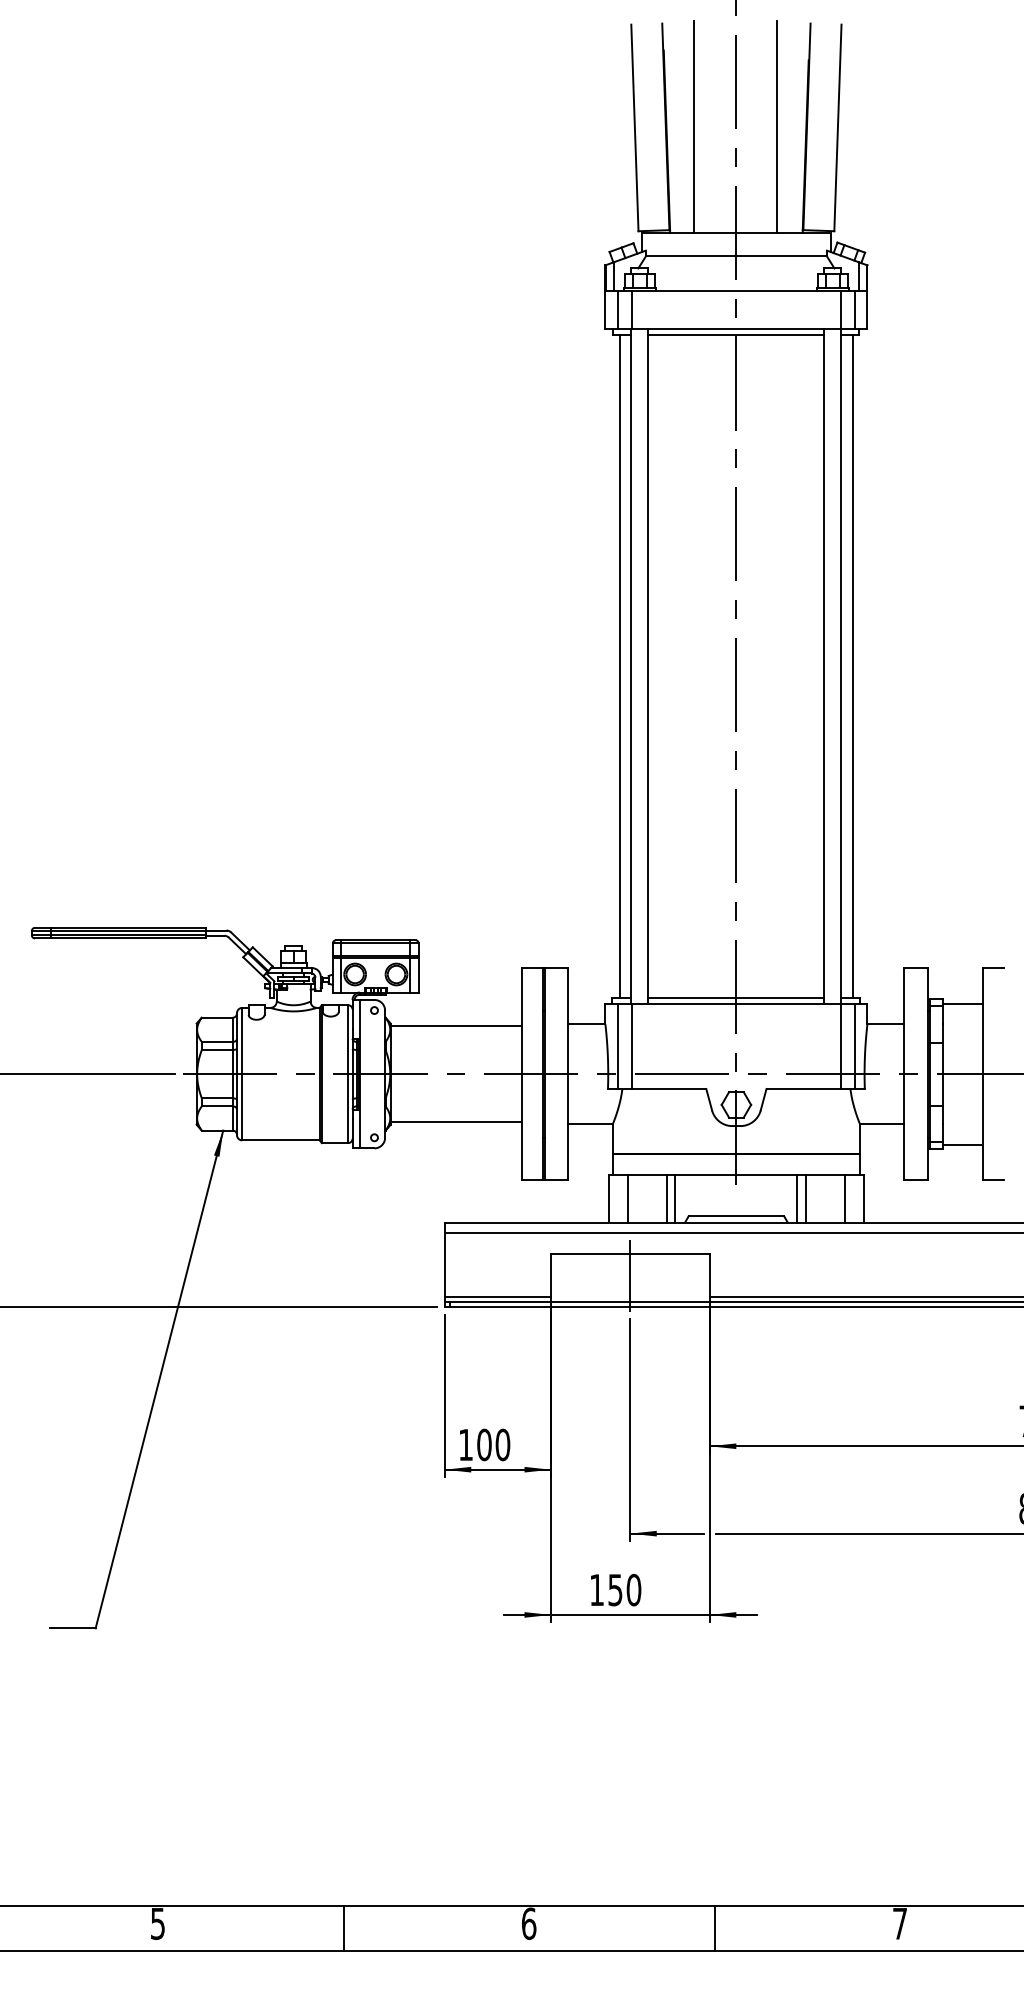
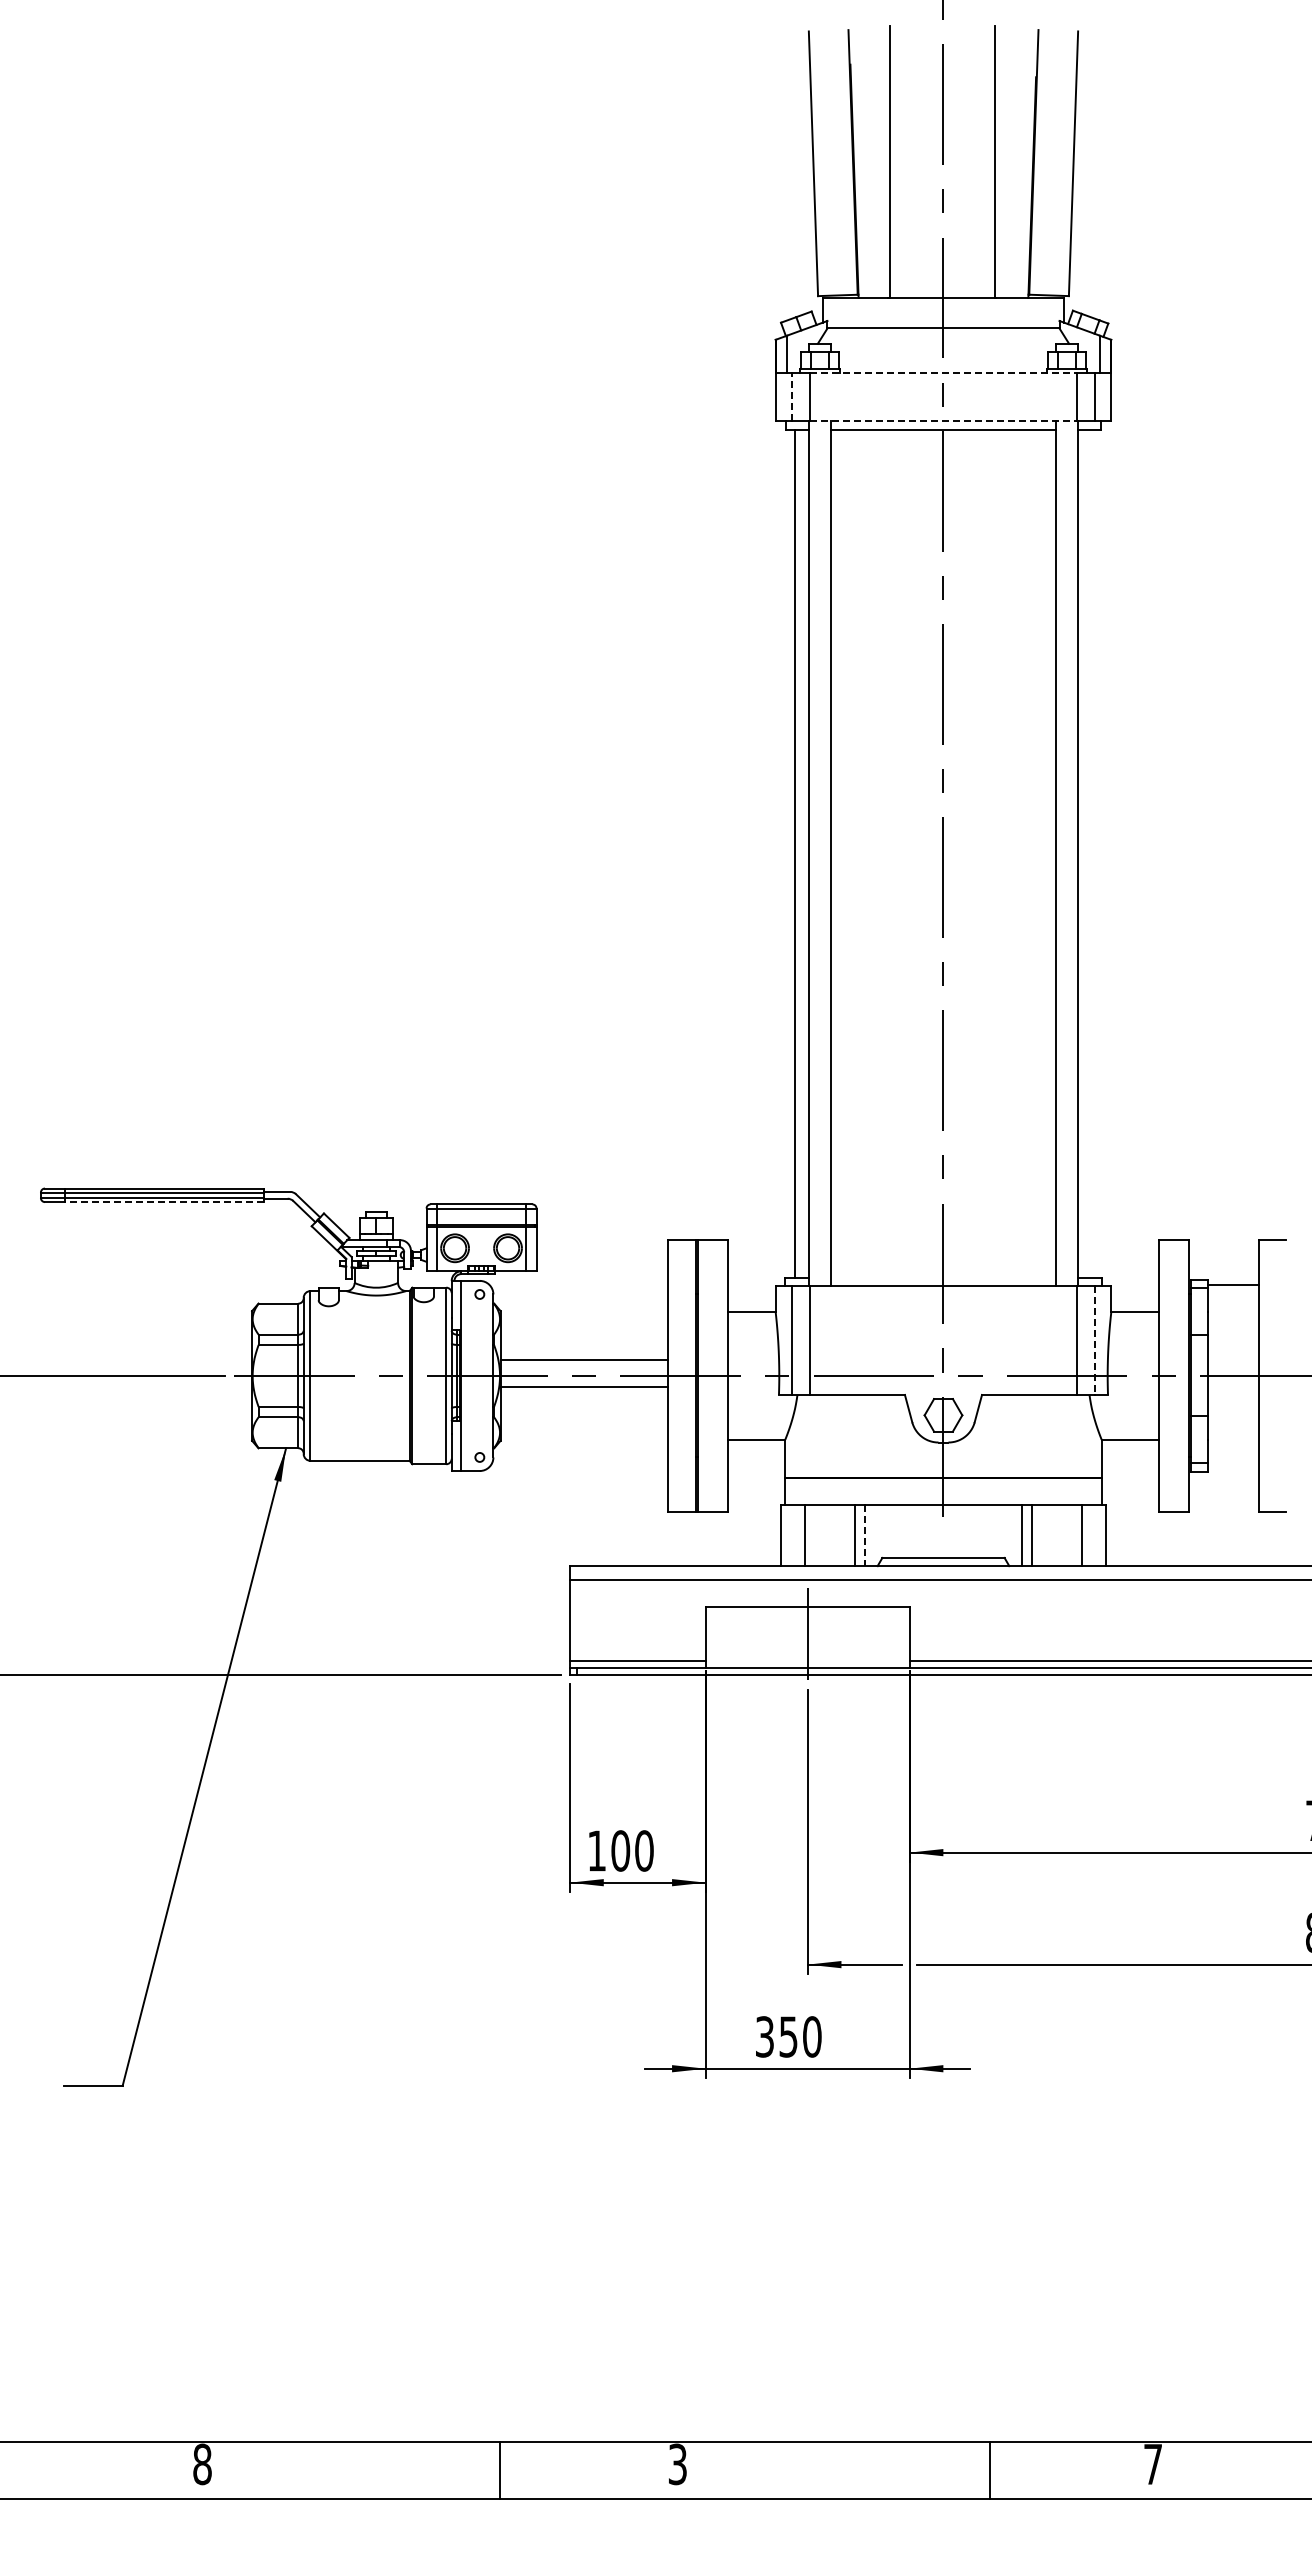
line: (736, 291) -> (943, 373), solid -> dashed
line: (617, 310) -> (791, 397), solid -> dashed
line: (736, 328) -> (943, 420), solid -> dashed
line: (852, 666) -> (1092, 853), removed
line: (127, 938) -> (163, 1202), solid -> dashed
line: (736, 998) -> (943, 1278), removed
line: (456, 1026) -> (584, 1359), moved
line: (855, 1047) -> (1095, 1341), solid -> dashed
line: (456, 1122) -> (584, 1387), moved
line: (962, 1144) -> (1233, 1466), removed
line: (675, 1198) -> (865, 1535), solid -> dashed
text: (596, 1589) -> (764, 2036), 150 -> 350
text: (157, 1923) -> (202, 2464), 5 -> 8
text: (528, 1923) -> (677, 2464), 6 -> 3
line: (343, 1927) -> (499, 2469), moved
line: (714, 1927) -> (989, 2469), moved

